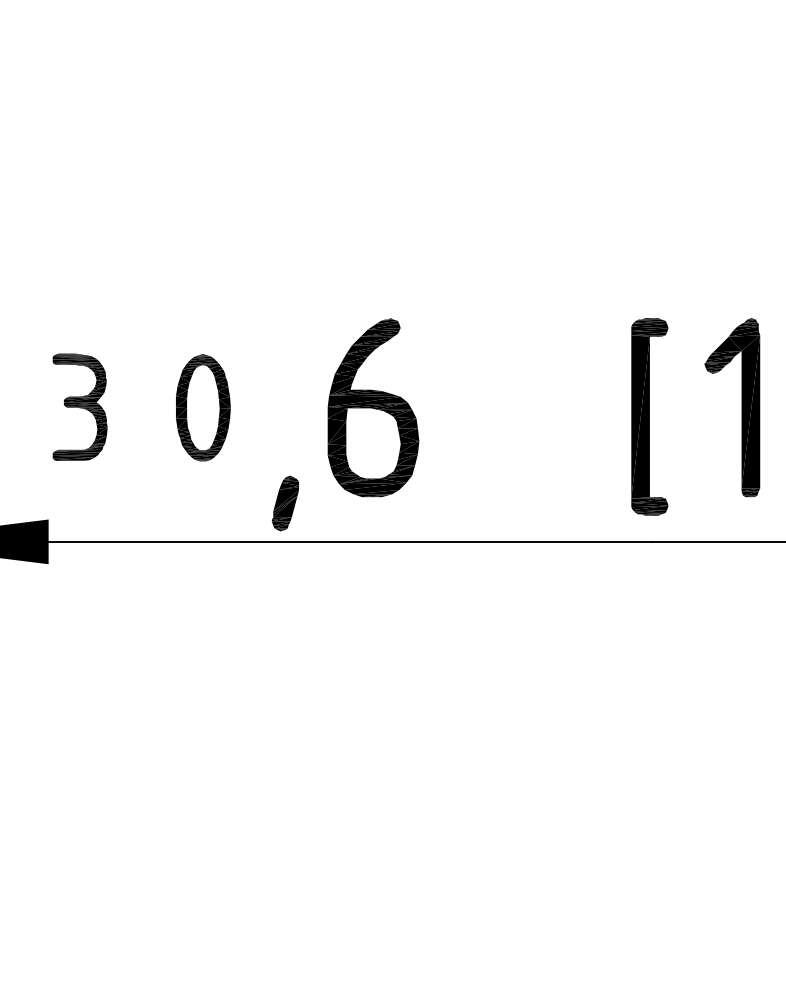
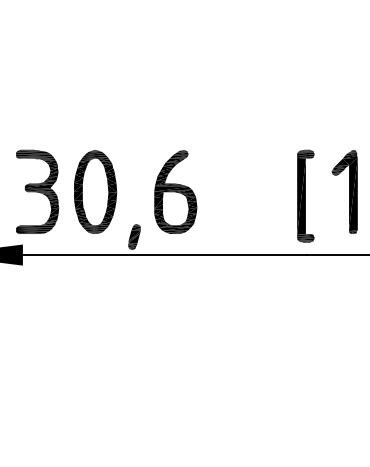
part: (79, 406) -> (37, 191), size x1.67
part: (202, 406) -> (95, 191), size x1.67

